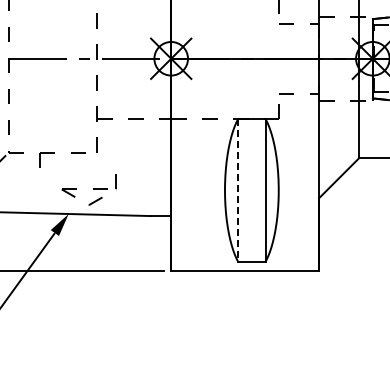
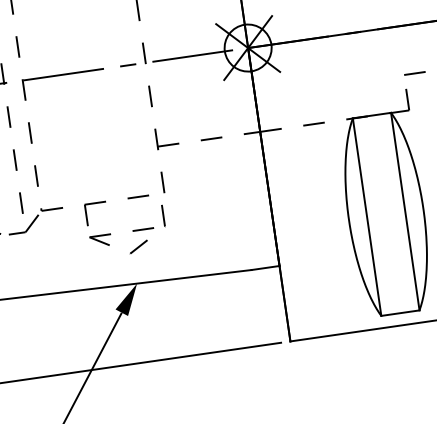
part: (88, 189) -> (126, 232), moved
line: (238, 190) -> (367, 217), dashed -> solid

